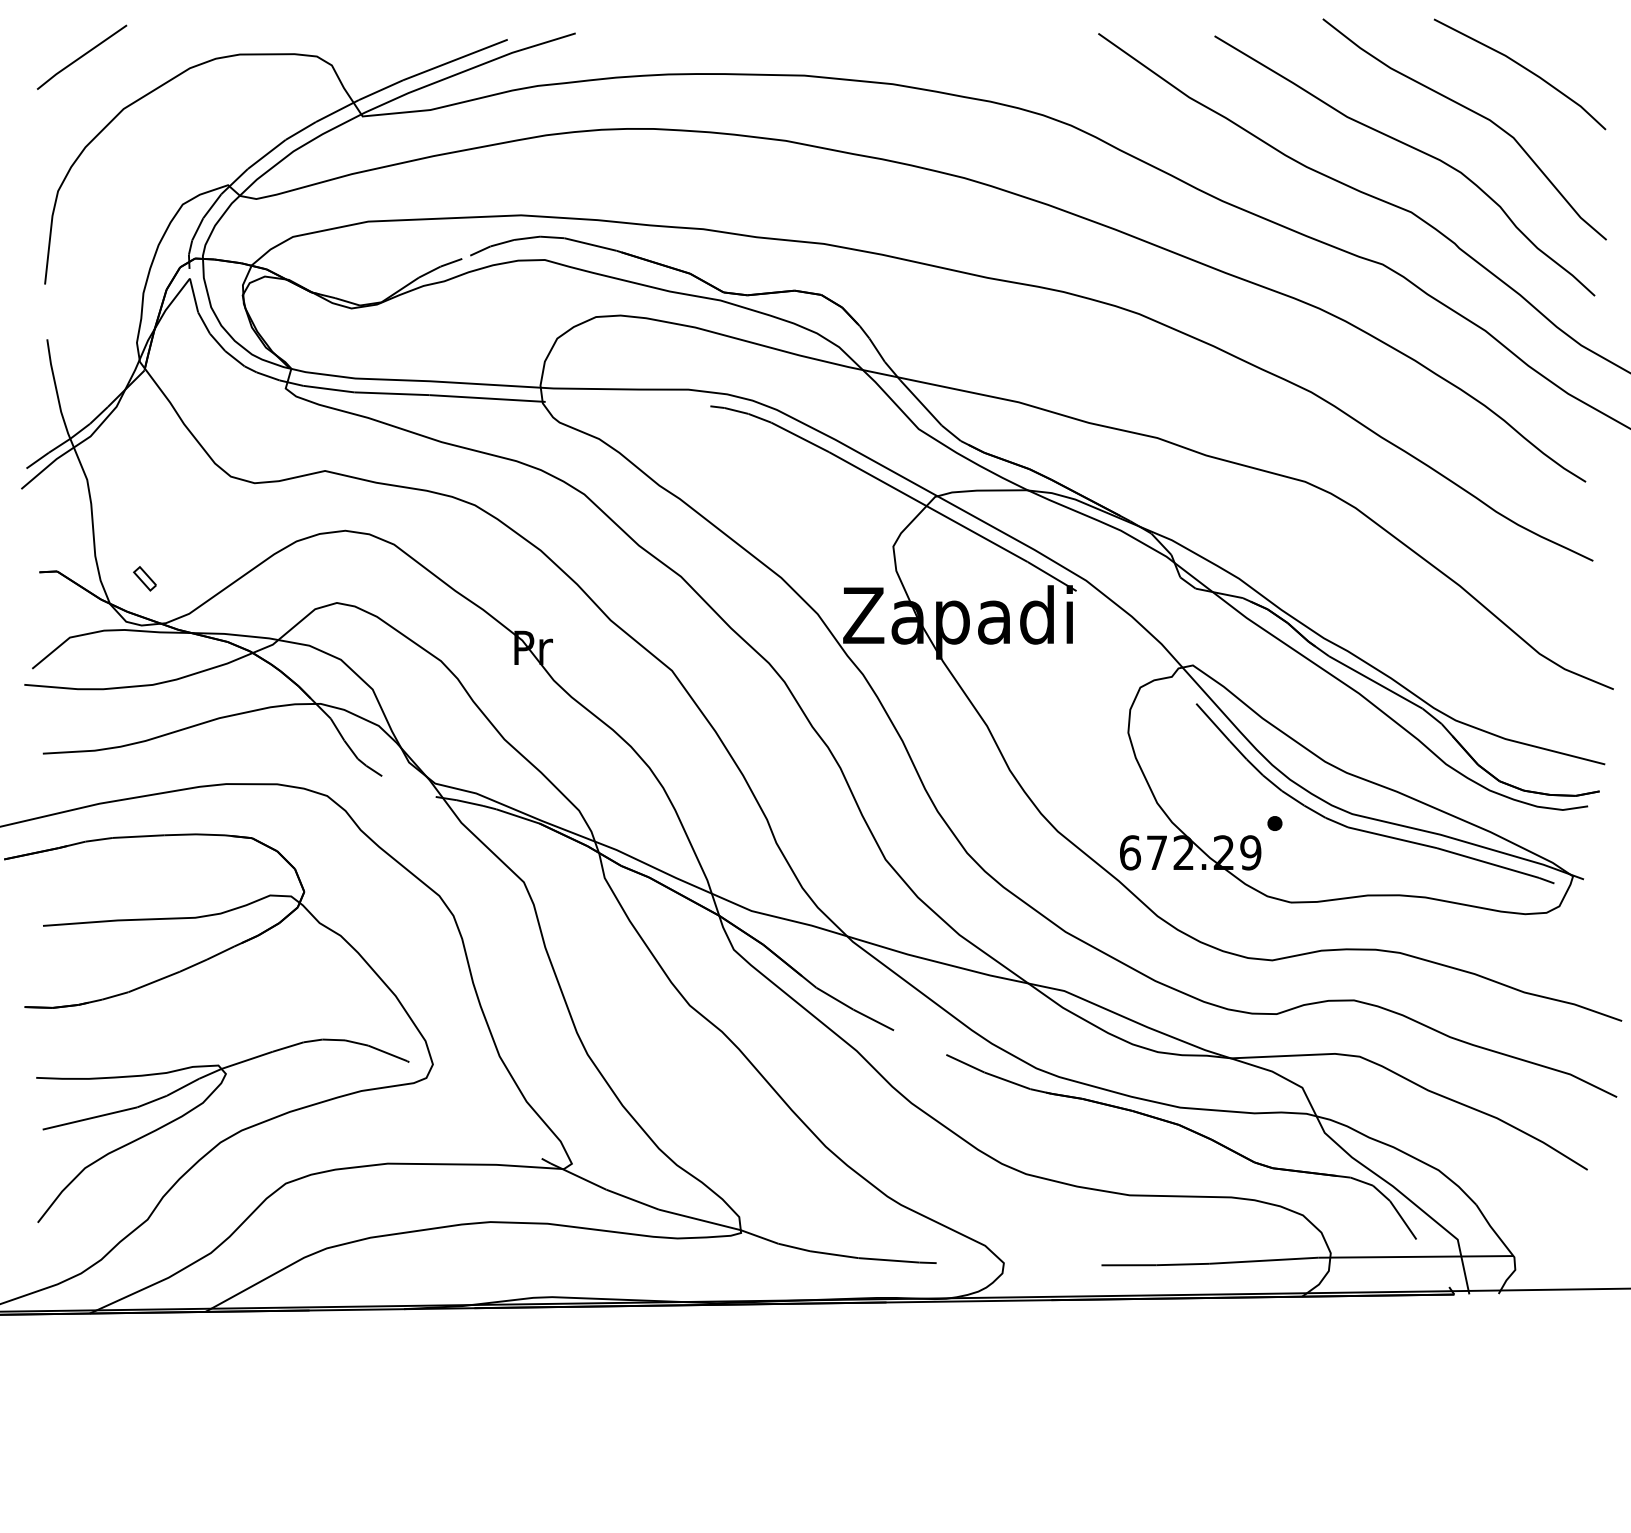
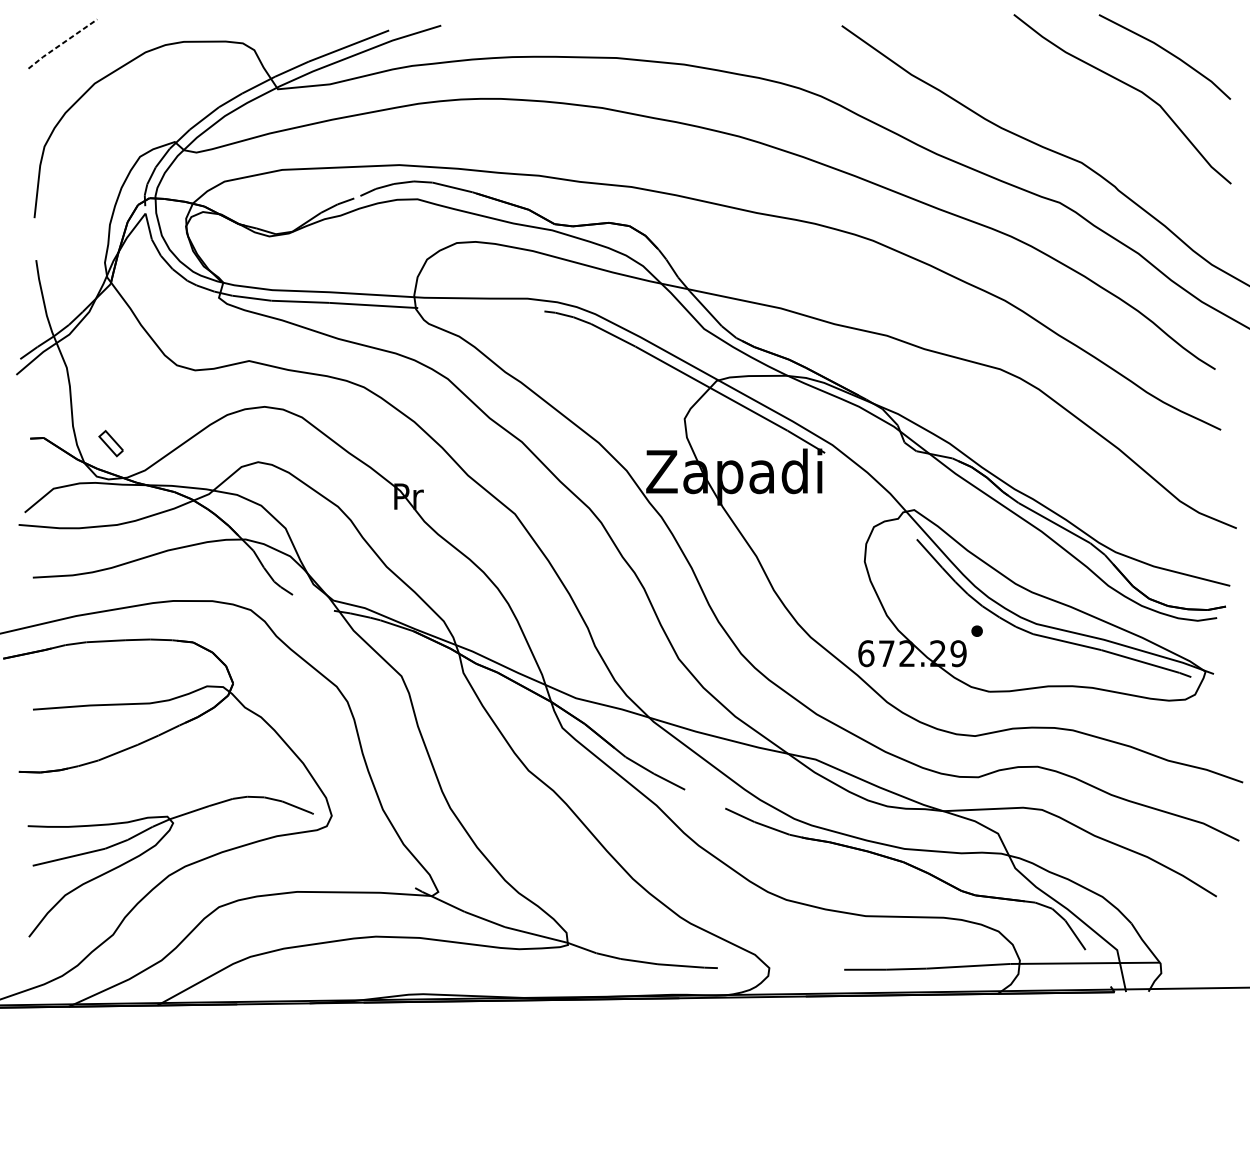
line: (81, 56) -> (62, 43), solid -> dashed
curve: (1412, 148) -> (1082, 113), removed
part: (144, 578) -> (110, 443), size x1.4

